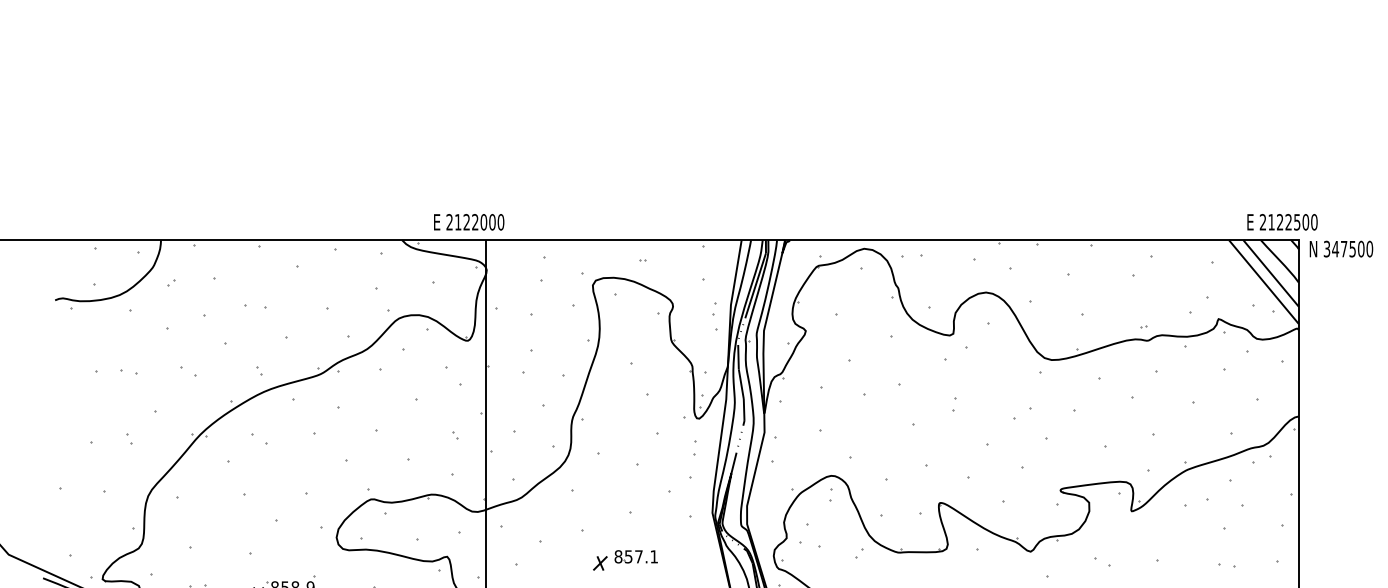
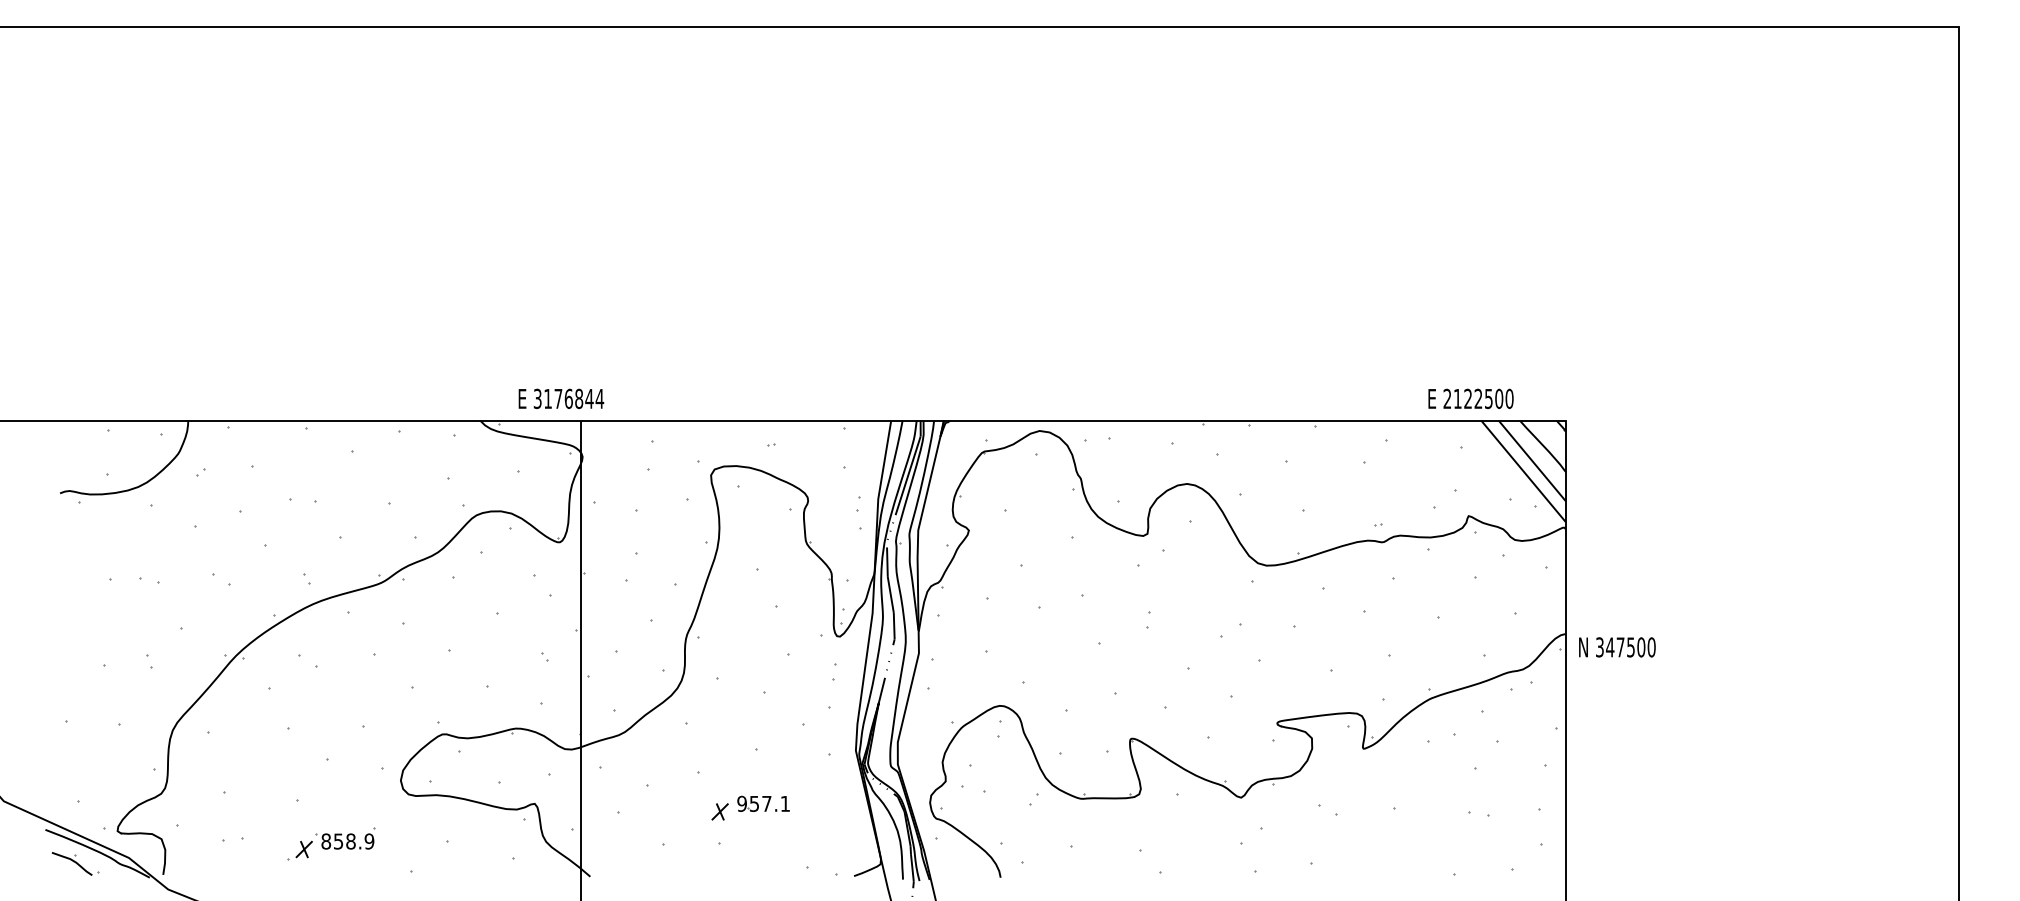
text: (475, 221) -> (568, 398), 2122000 -> 3176844
text: (1282, 221) -> (1470, 398), moved
text: (1341, 249) -> (1617, 647), moved
text: (617, 556) -> (741, 803), 857.1 -> 957.1

